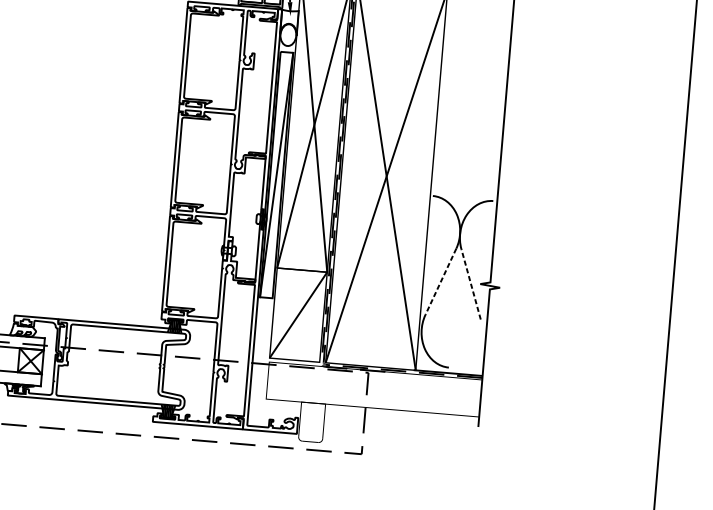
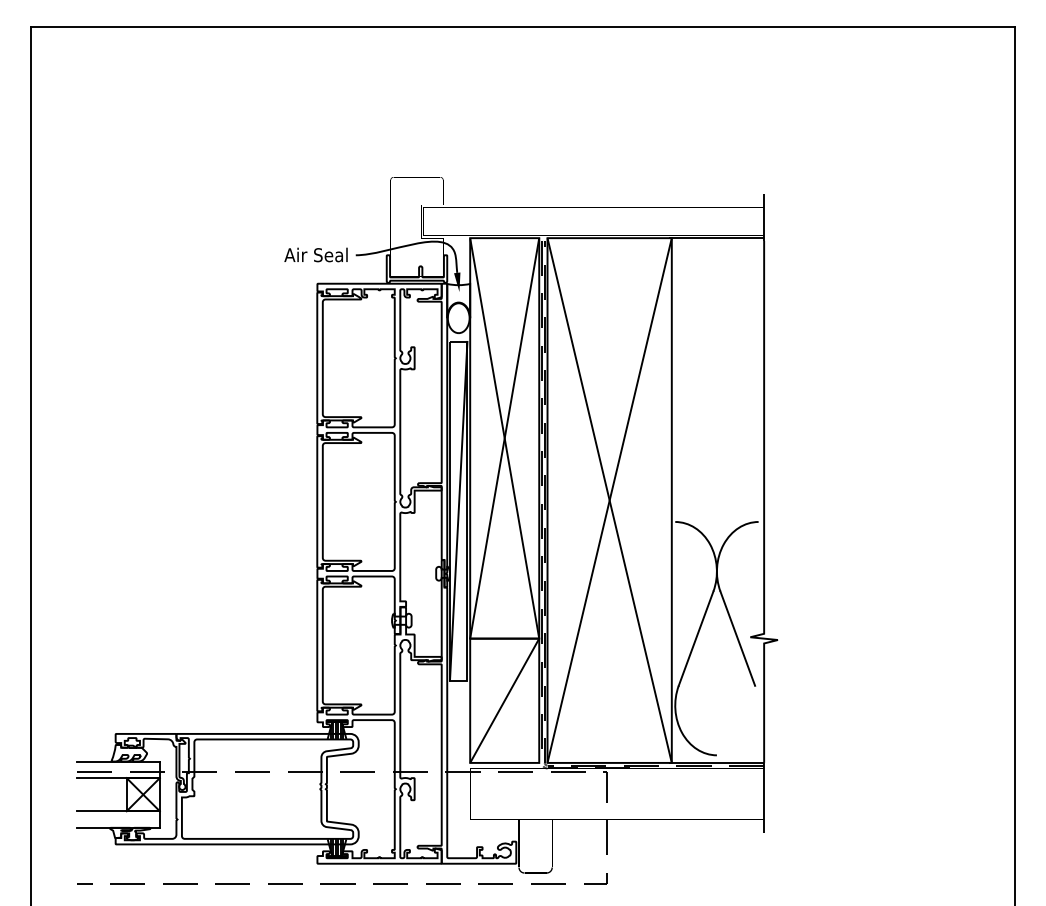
line: (440, 282) -> (695, 639), dashed -> solid
line: (470, 284) -> (737, 638), dashed -> solid

